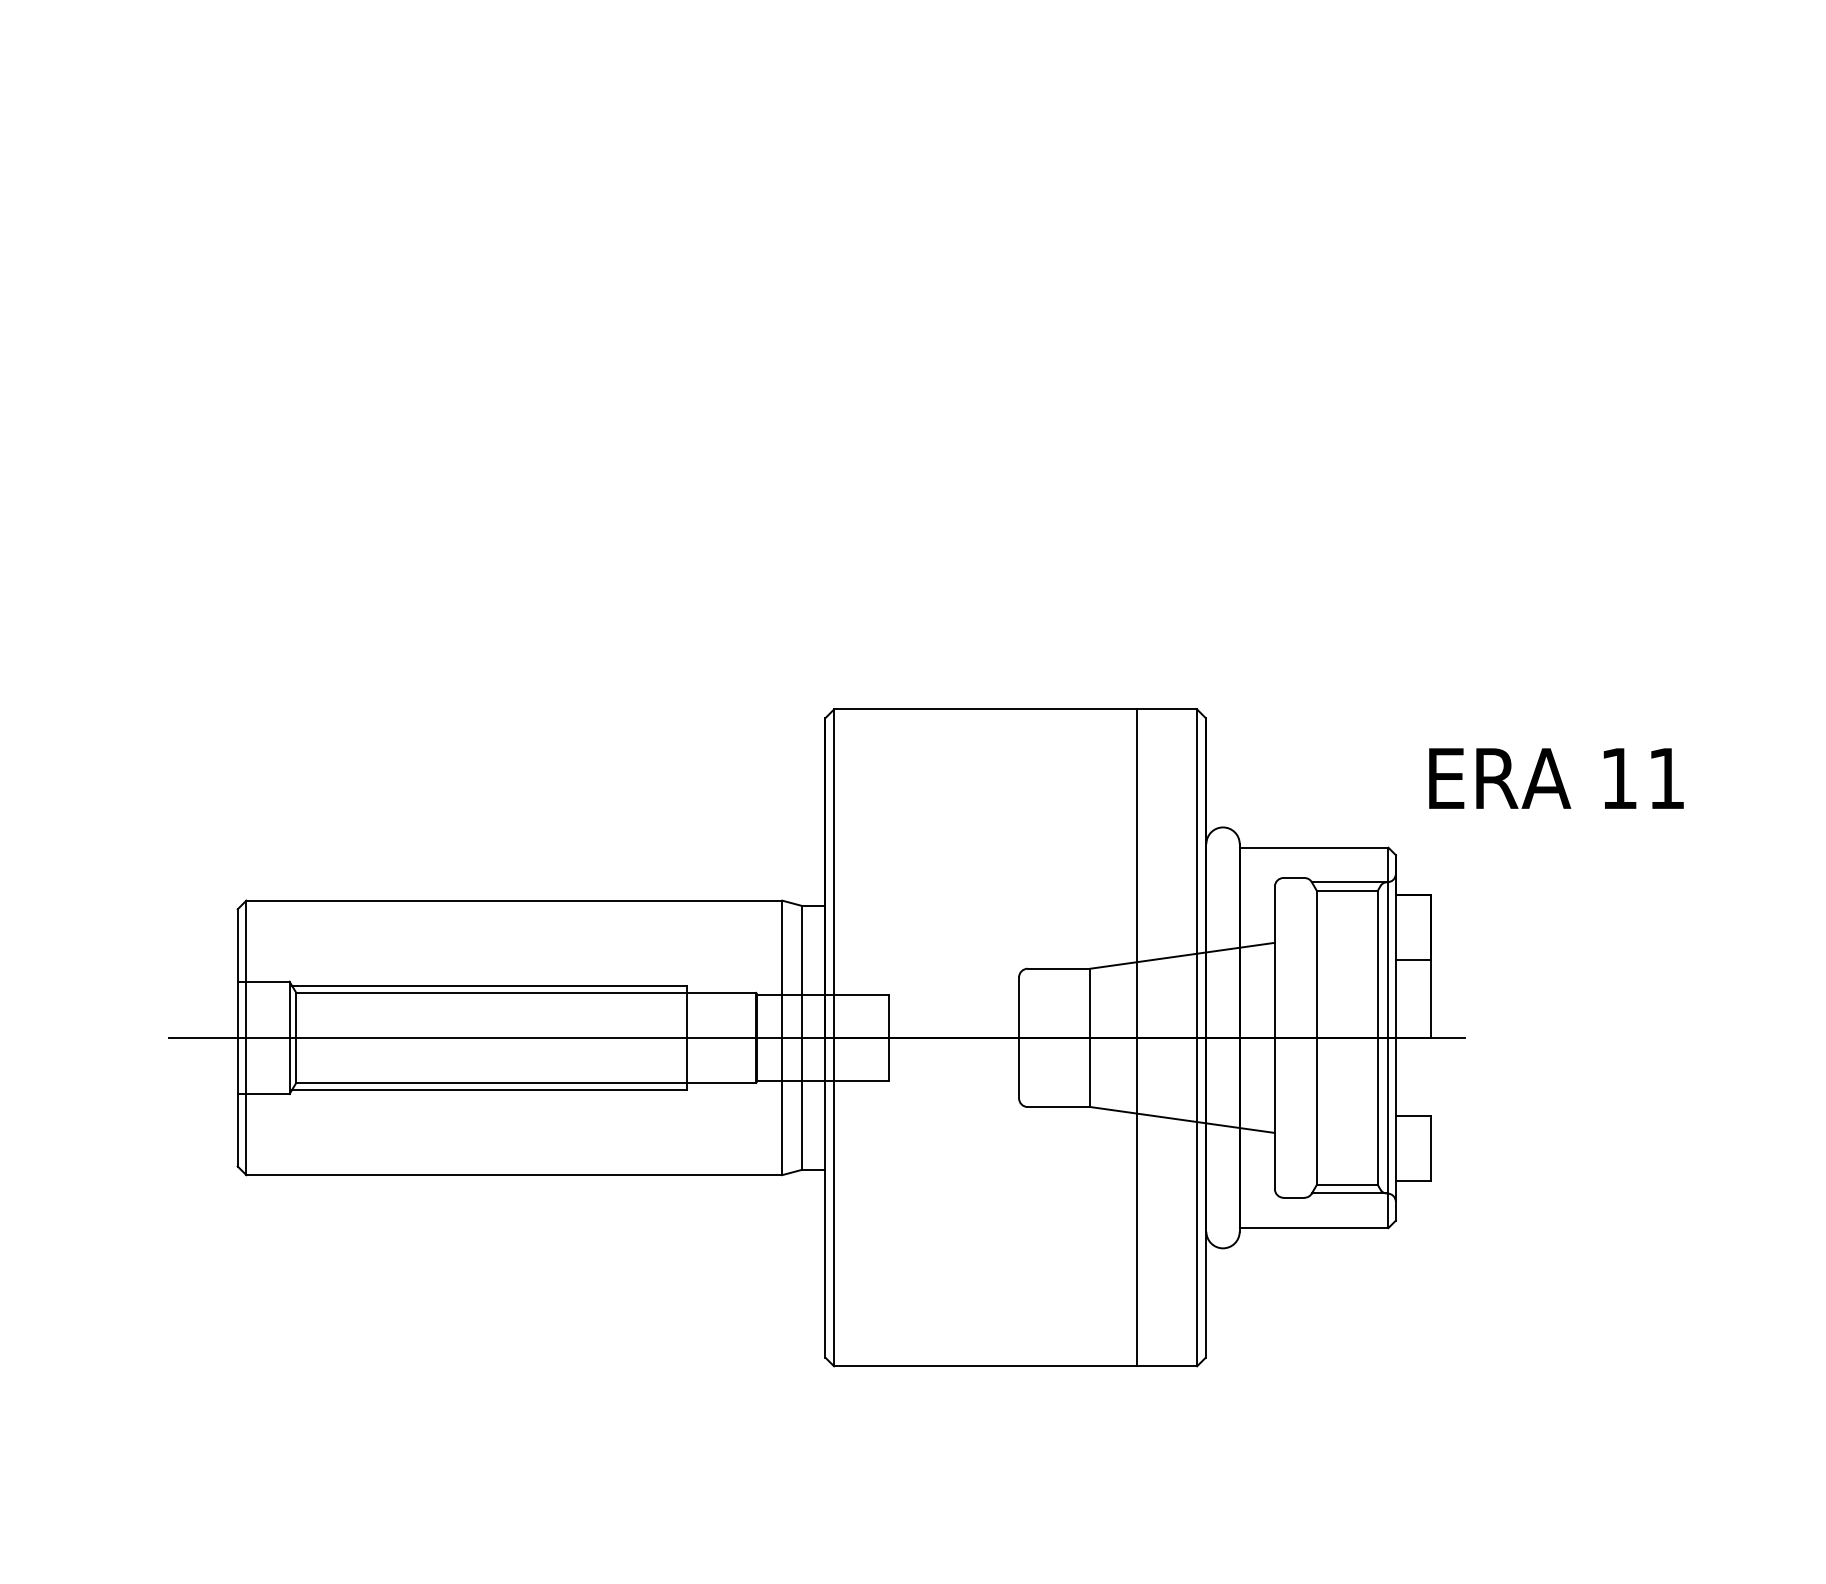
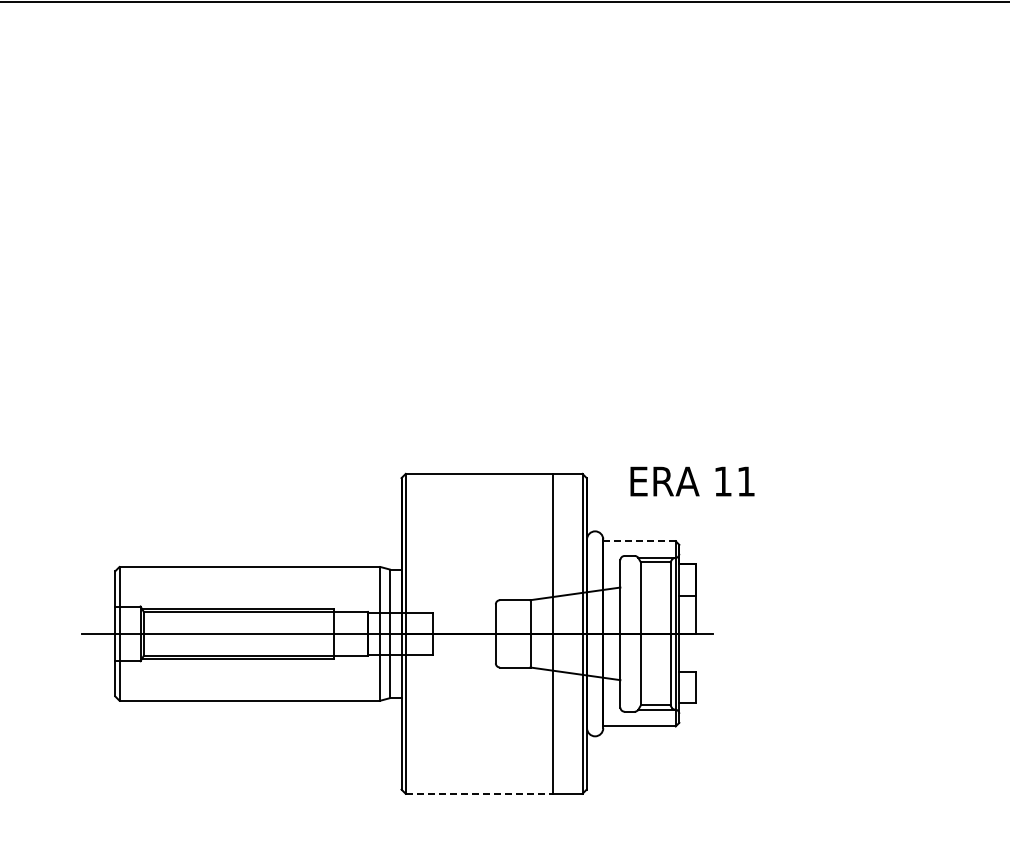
text: (1556, 778) -> (692, 481), moved
line: (1314, 848) -> (639, 541), solid -> dashed
line: (985, 1365) -> (479, 793), solid -> dashed

